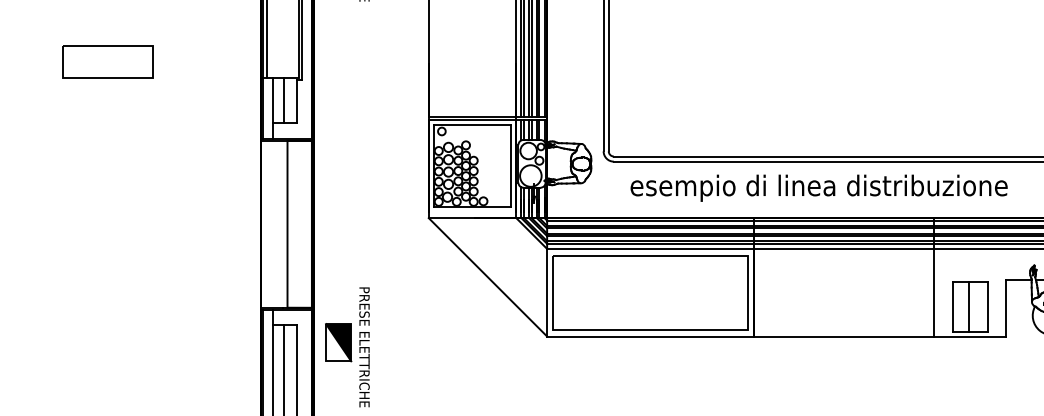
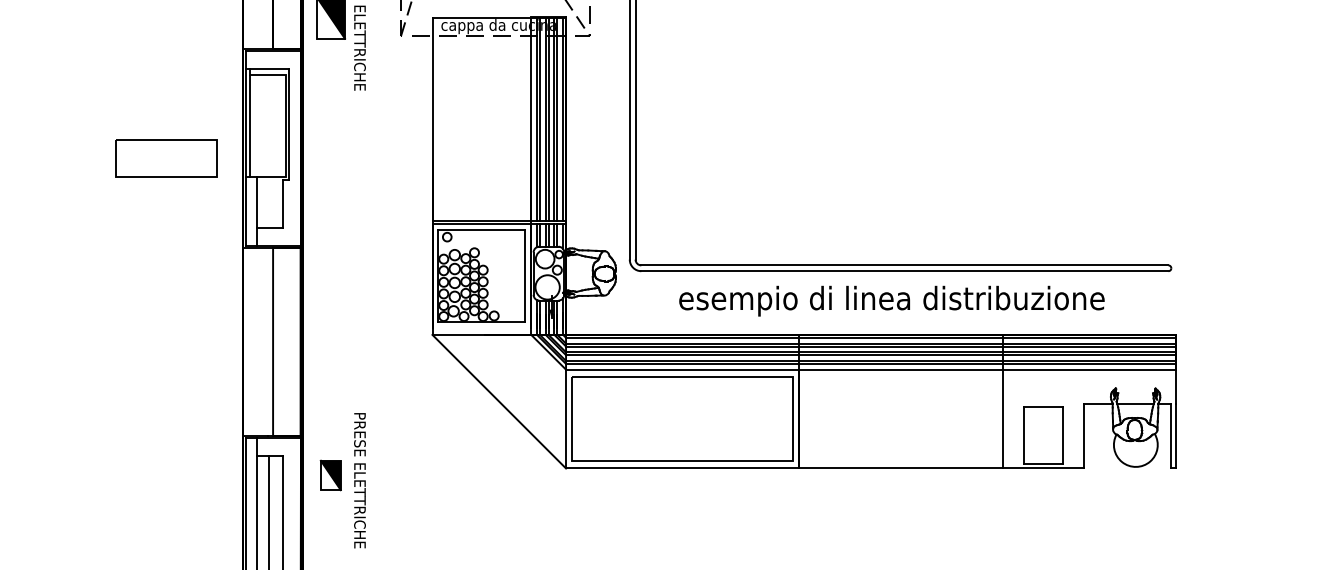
part: (107, 61) -> (166, 158), moved
line: (283, 100) -> (268, 202), removed
text: (818, 187) -> (891, 300), moved
line: (968, 307) -> (1041, 435), removed
part: (338, 342) -> (330, 475), size x0.7

